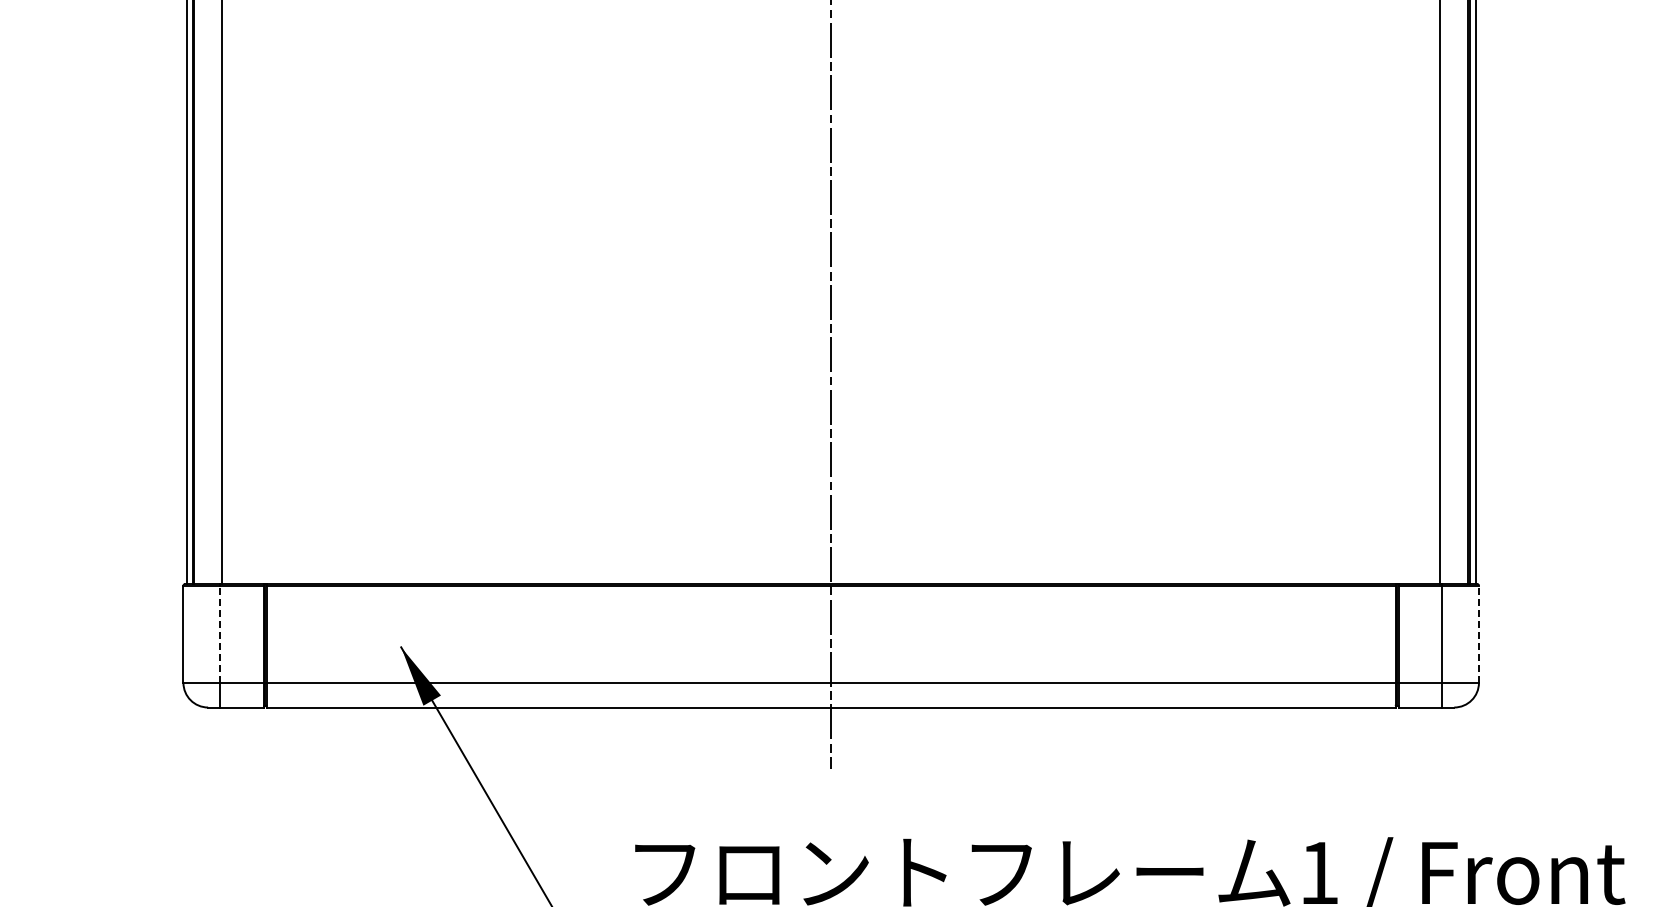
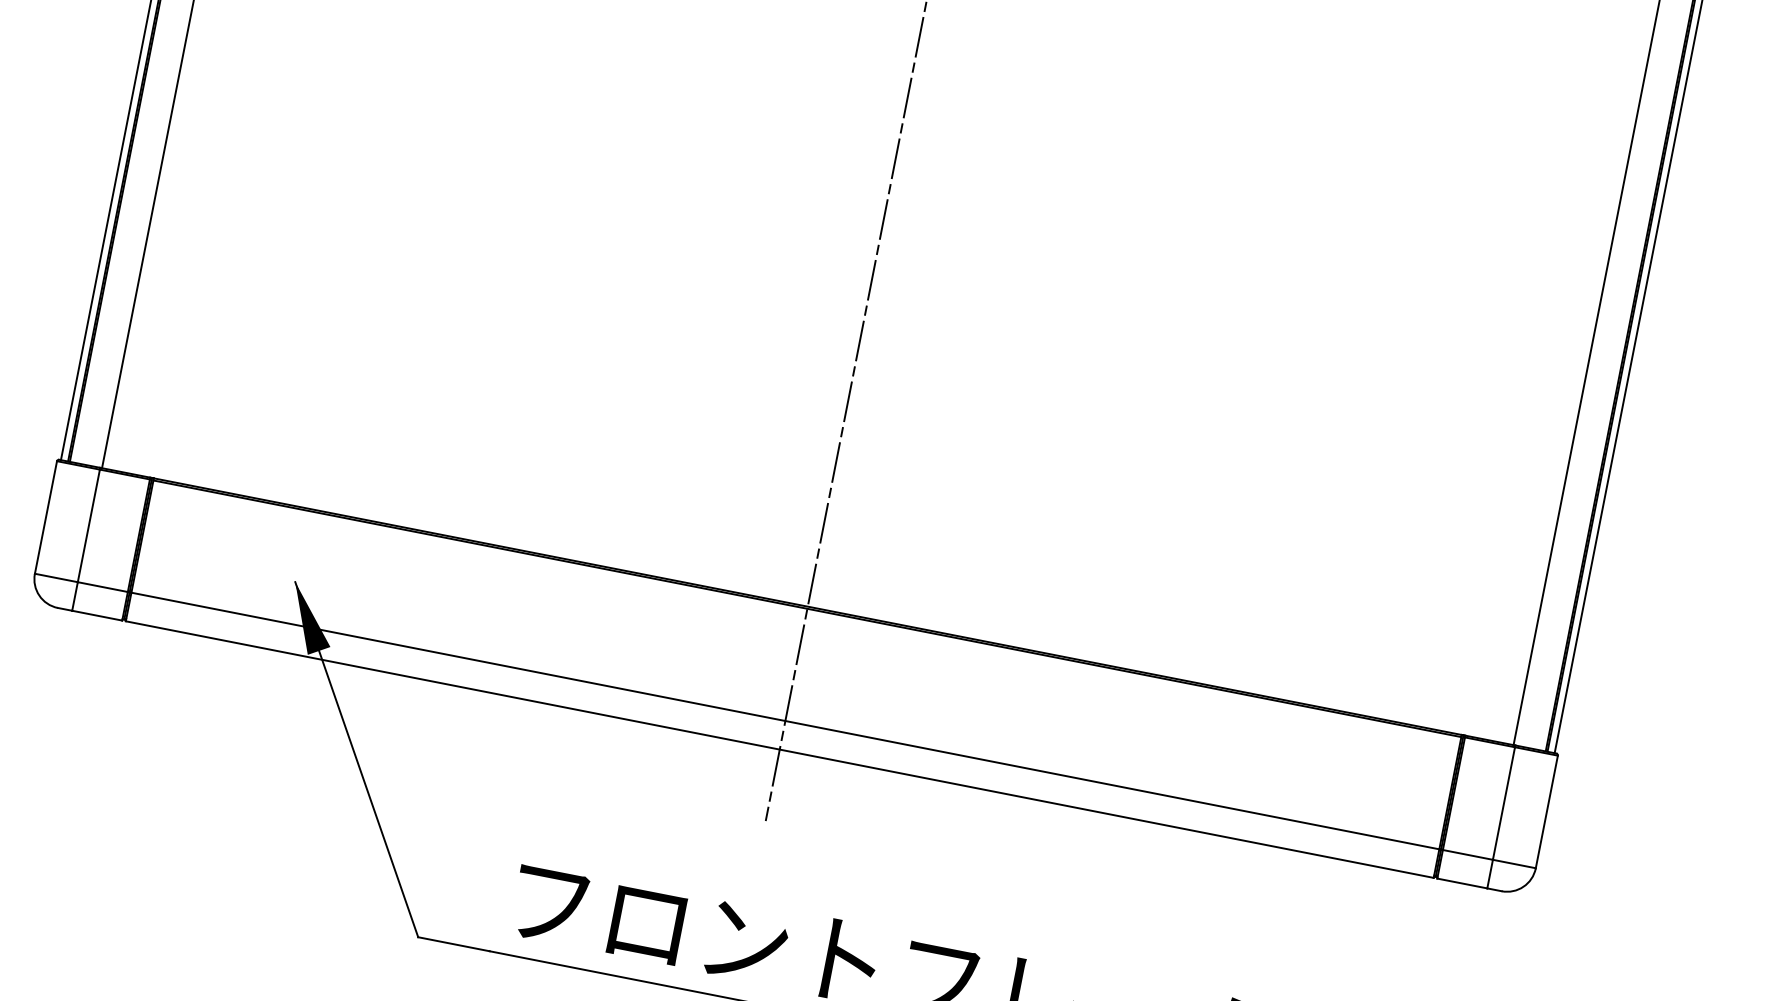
line: (220, 634) -> (88, 526), dashed -> solid
line: (1478, 634) -> (1546, 812), dashed -> solid

